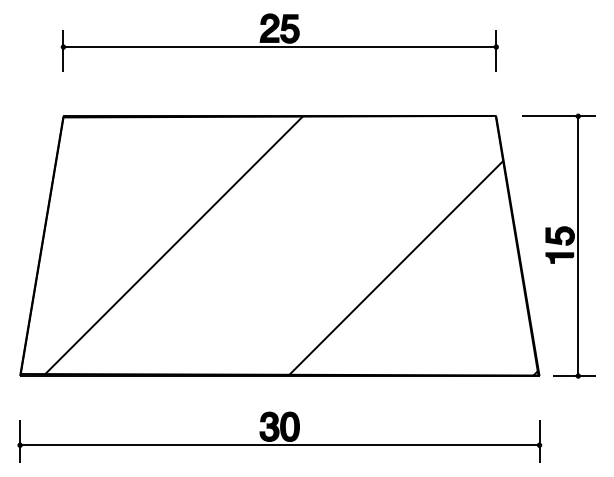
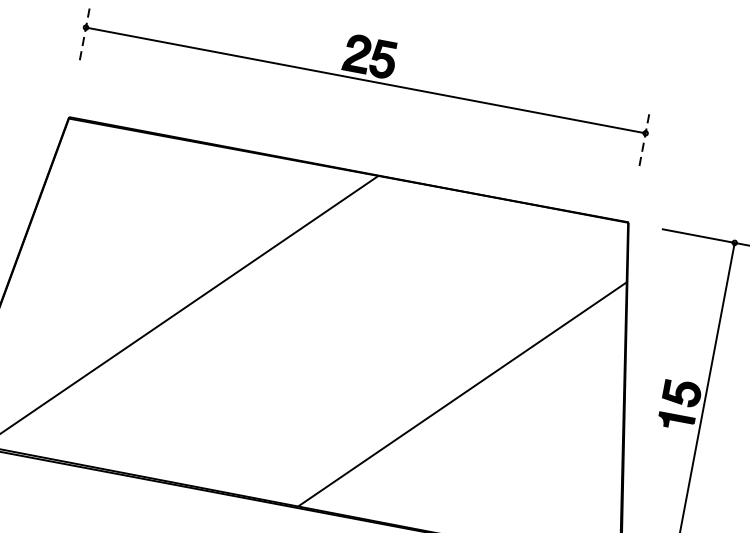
line: (63, 50) -> (85, 32), solid -> dashed
line: (496, 50) -> (645, 137), solid -> dashed

